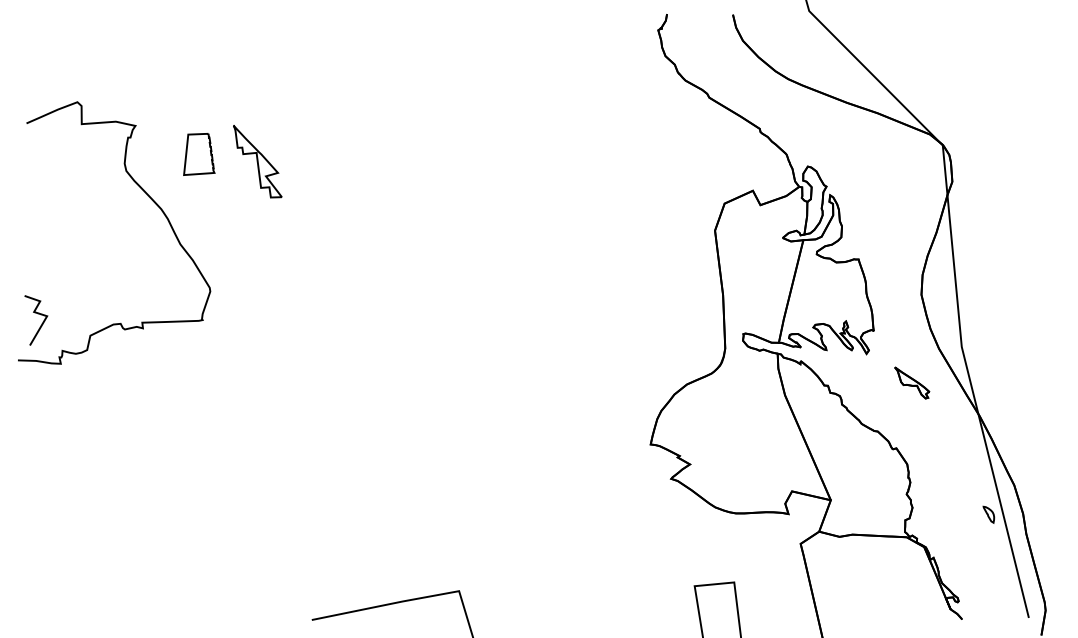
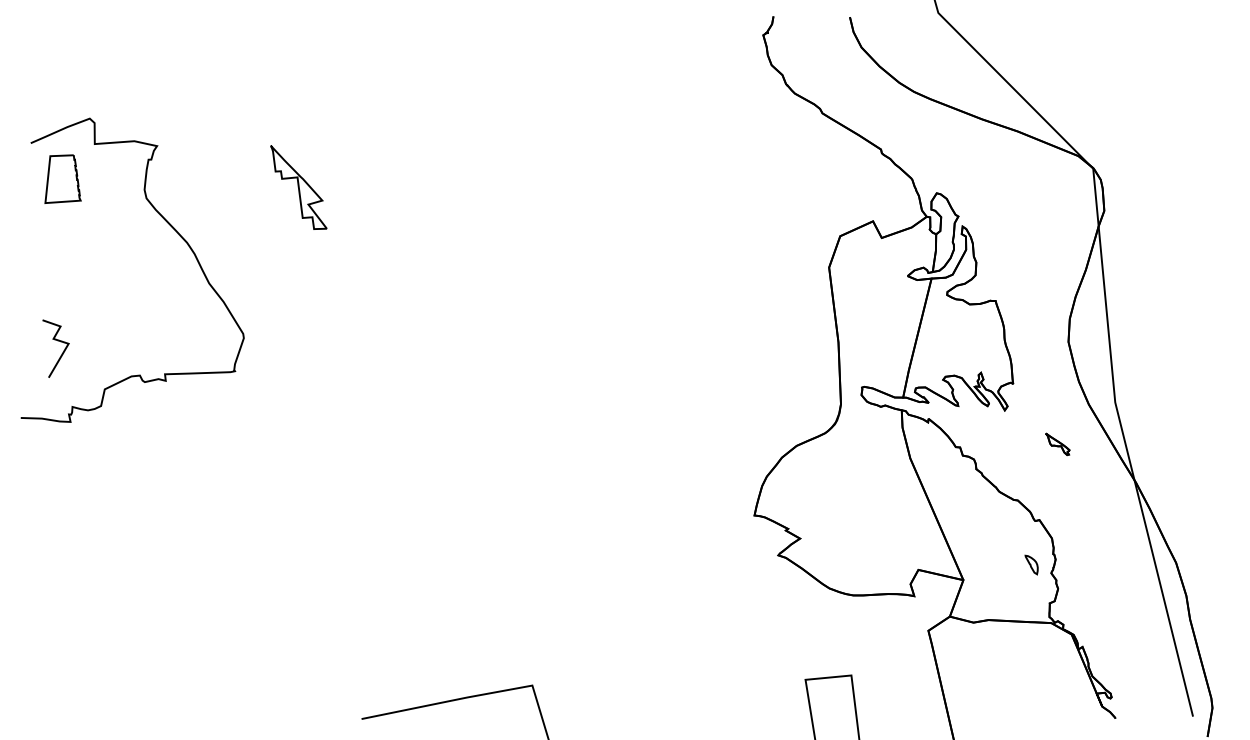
part: (198, 153) -> (62, 178), moved
line: (37, 314) -> (57, 341), moved
part: (911, 383) -> (1057, 444), size x0.6
part: (988, 514) -> (1031, 564), moved

